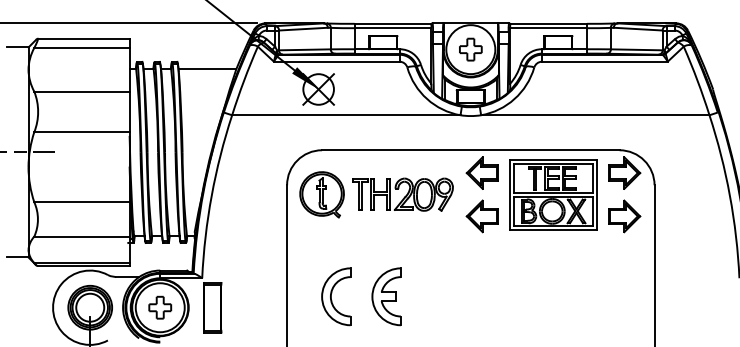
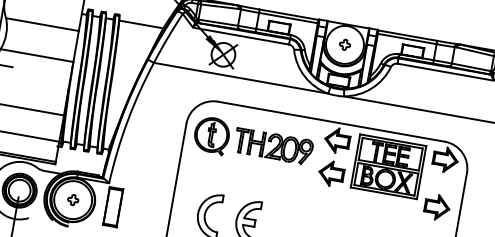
part: (470, 49) -> (344, 44), size x0.6
part: (624, 216) -> (437, 207), moved
part: (160, 307) -> (73, 199), size x0.6

